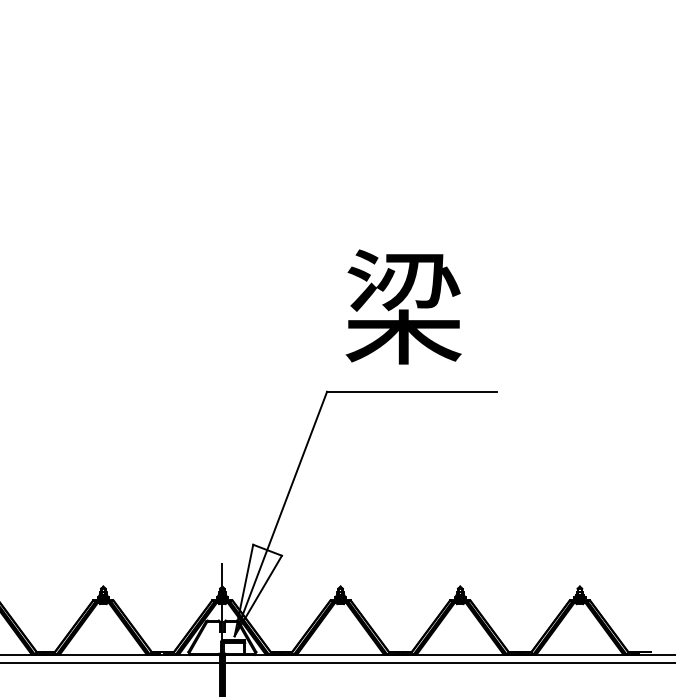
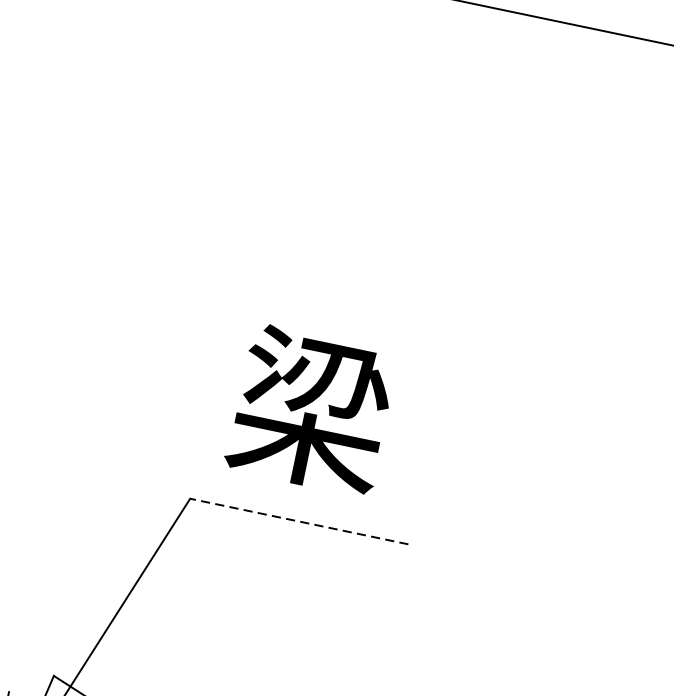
line: (411, 391) -> (298, 521), solid -> dashed

